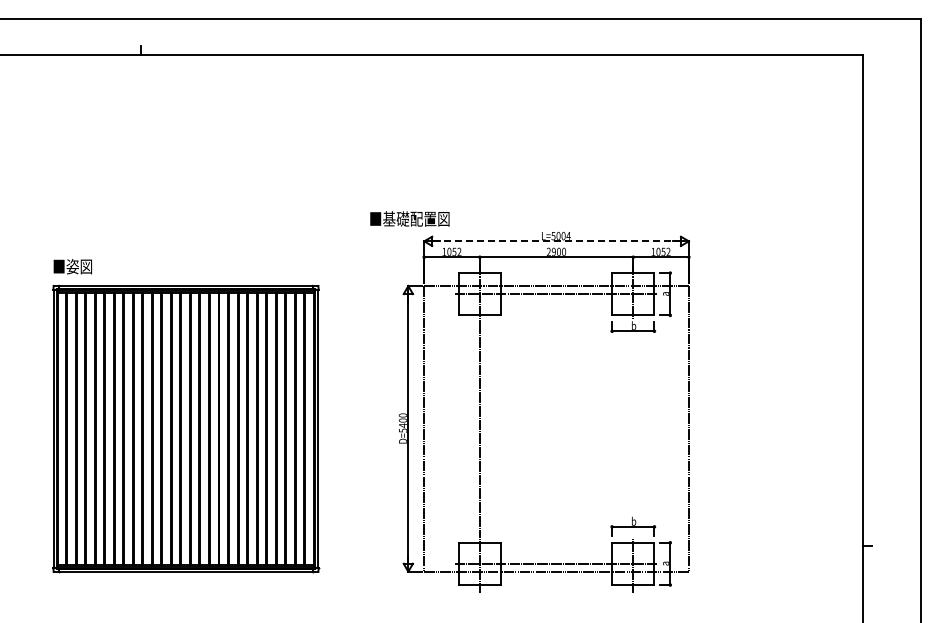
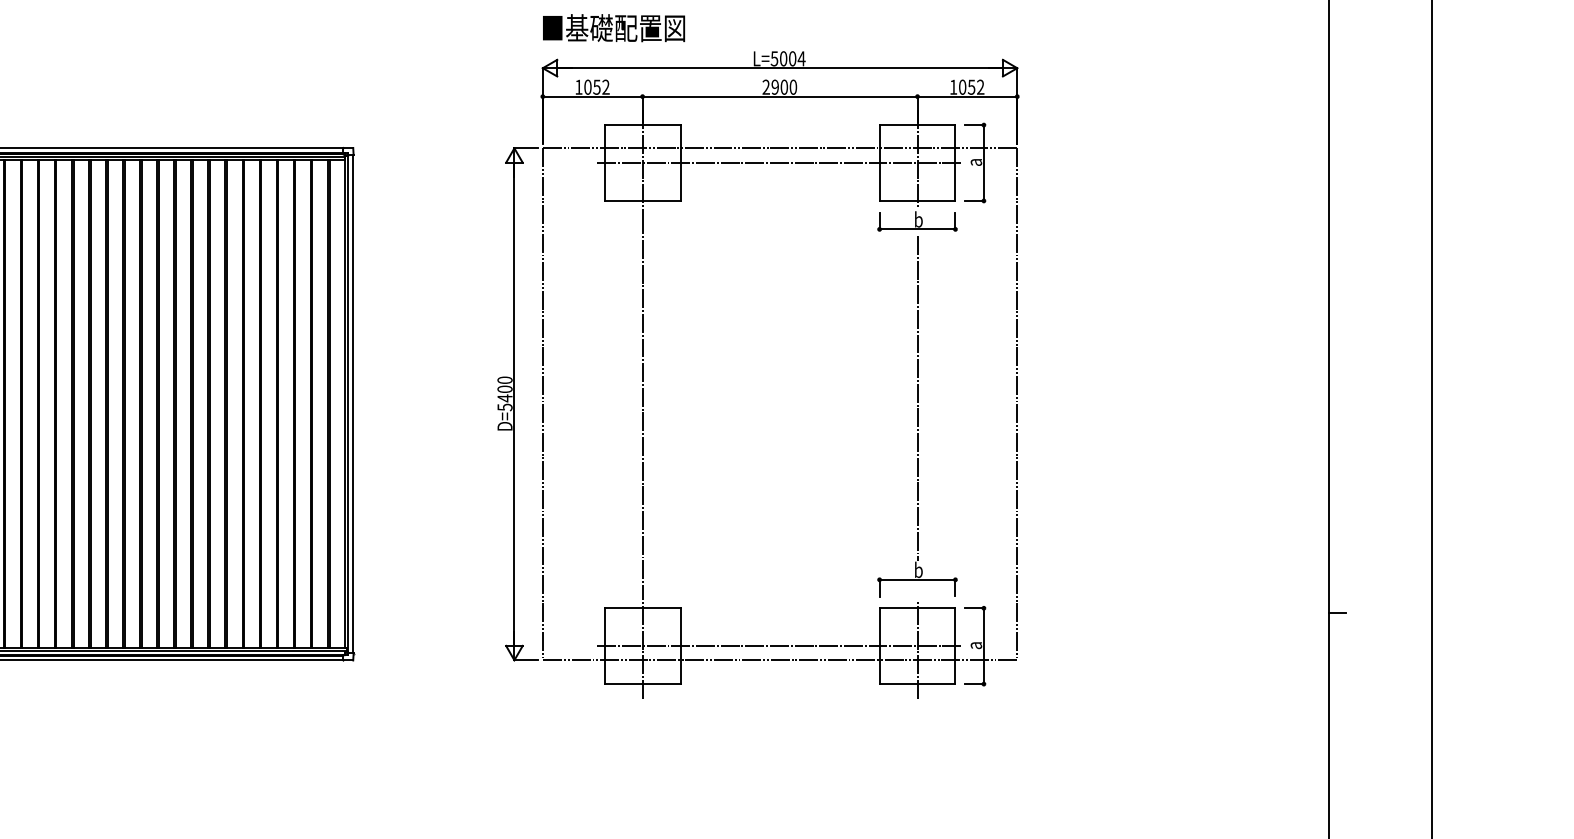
text: (409, 218) -> (613, 27), moved
line: (557, 241) -> (781, 68), dashed -> solid
line: (633, 425) -> (917, 398), added

